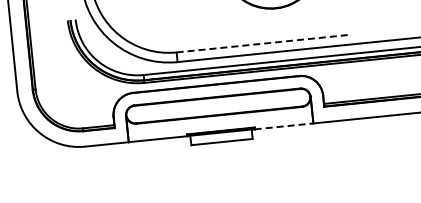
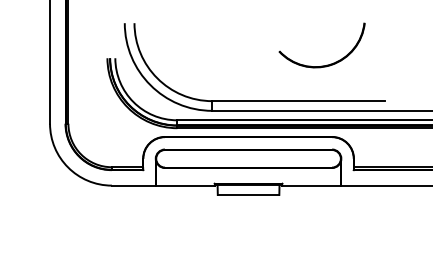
line: (263, 44) -> (299, 101), dashed -> solid
line: (284, 126) -> (312, 185), dashed -> solid

